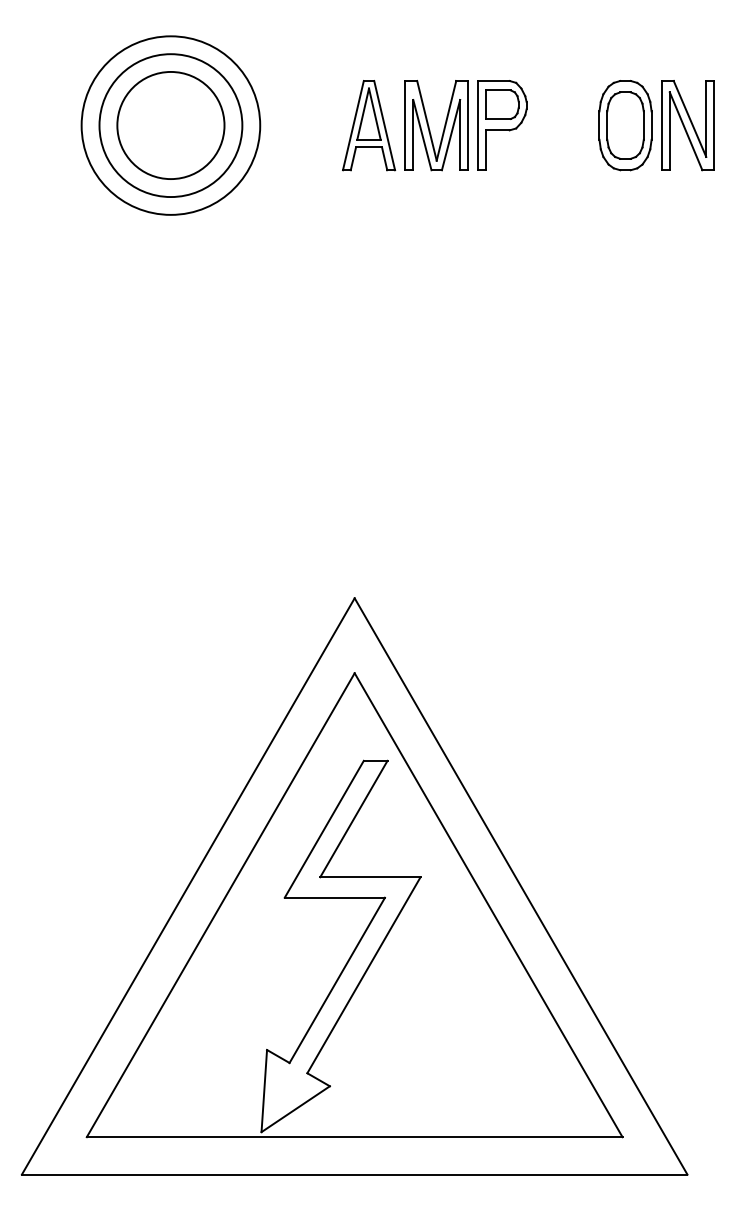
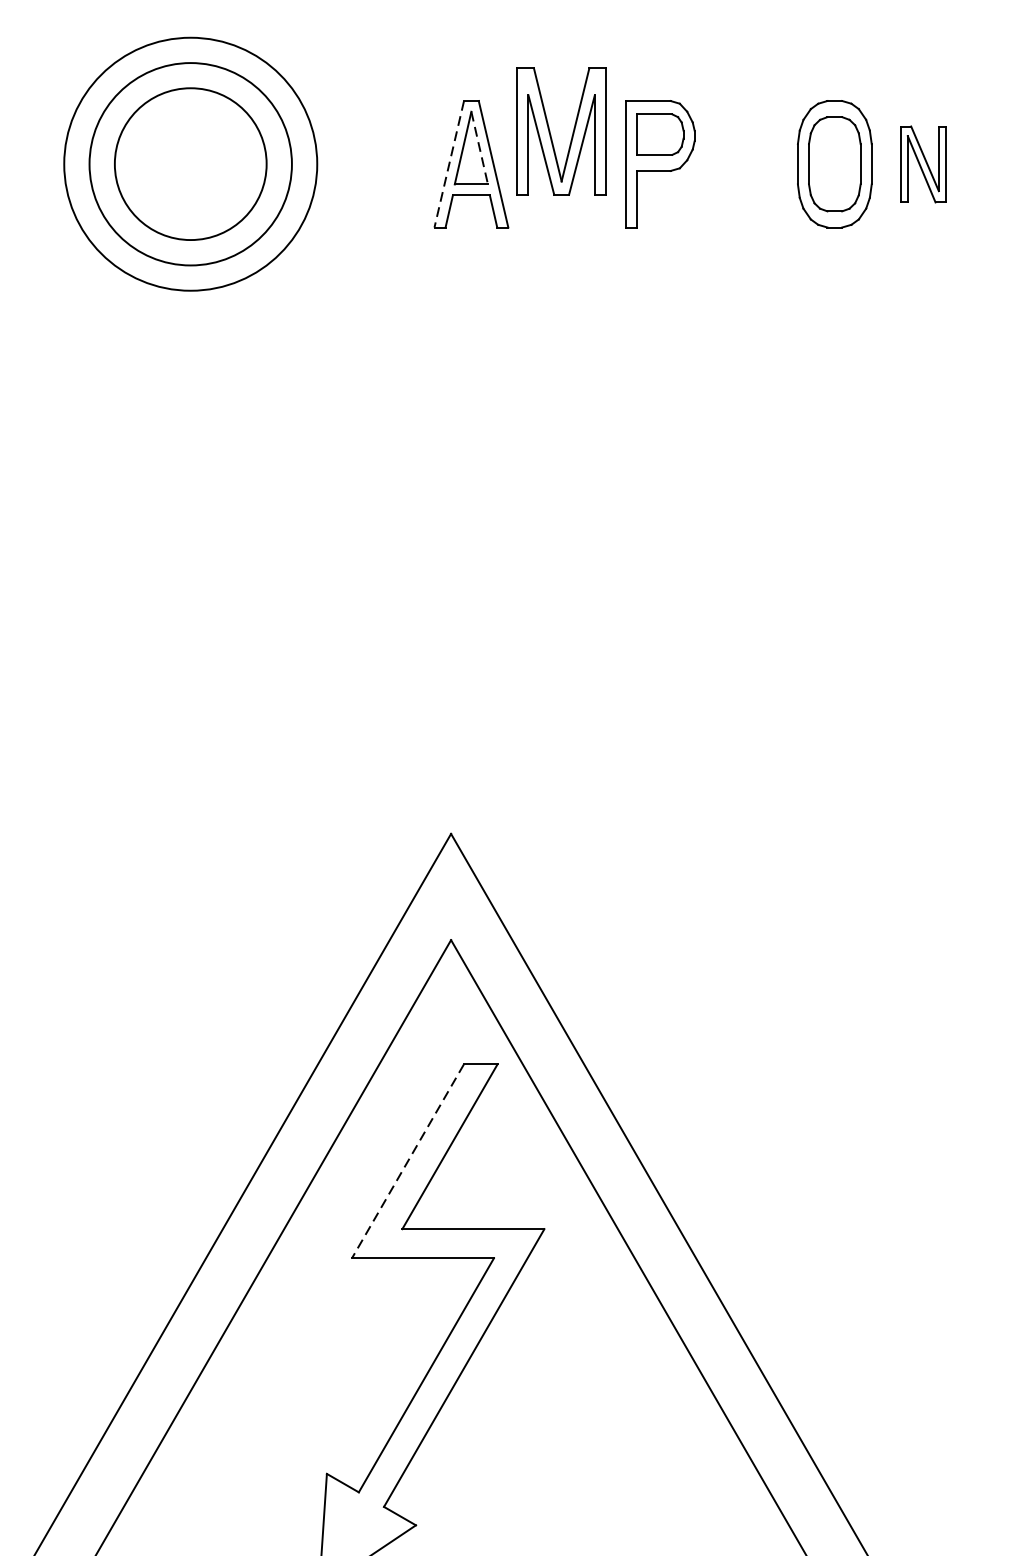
line: (374, 114) -> (479, 148), solid -> dashed
line: (353, 125) -> (449, 164), solid -> dashed
part: (687, 125) -> (922, 164), size x0.6
part: (429, 126) -> (551, 132), moved
line: (324, 829) -> (408, 1161), solid -> dashed

